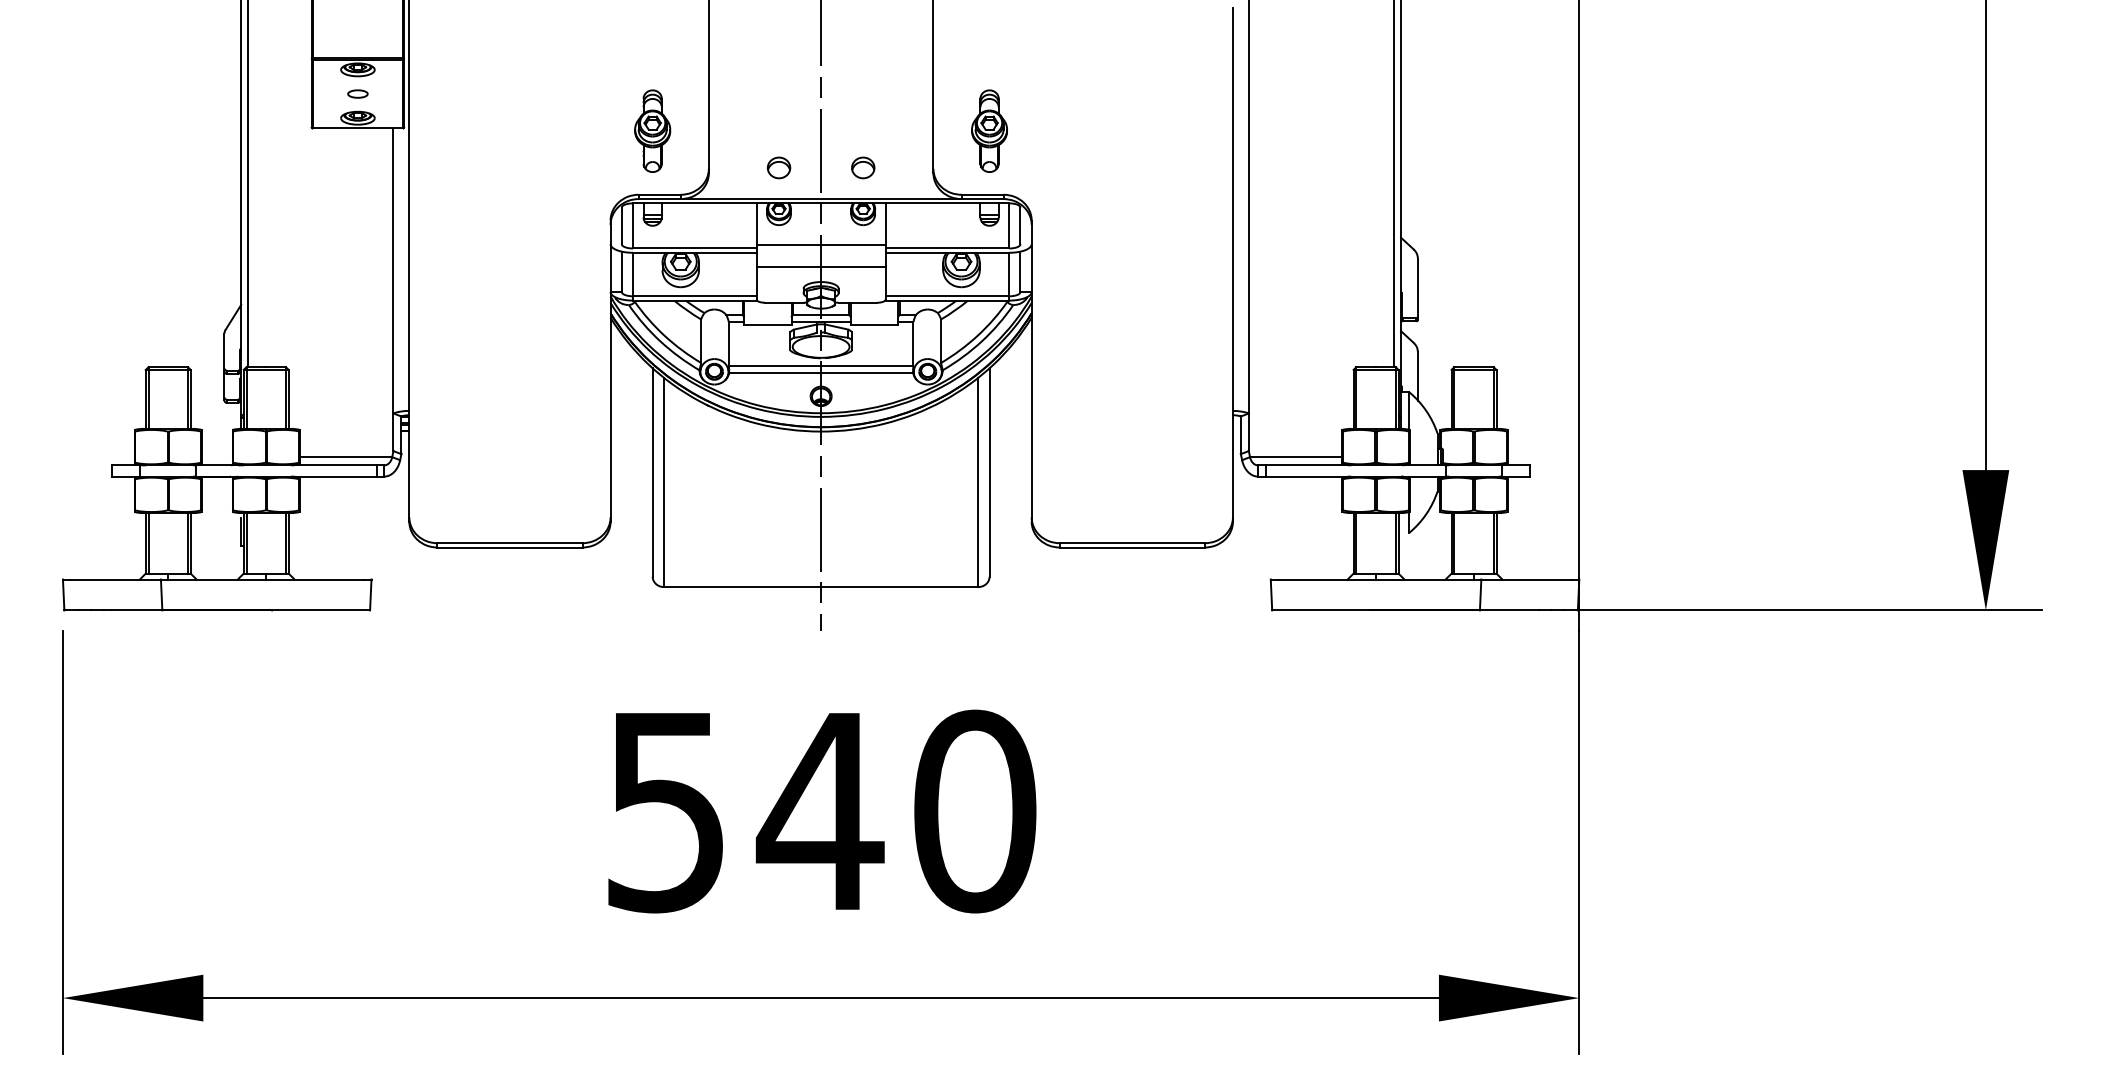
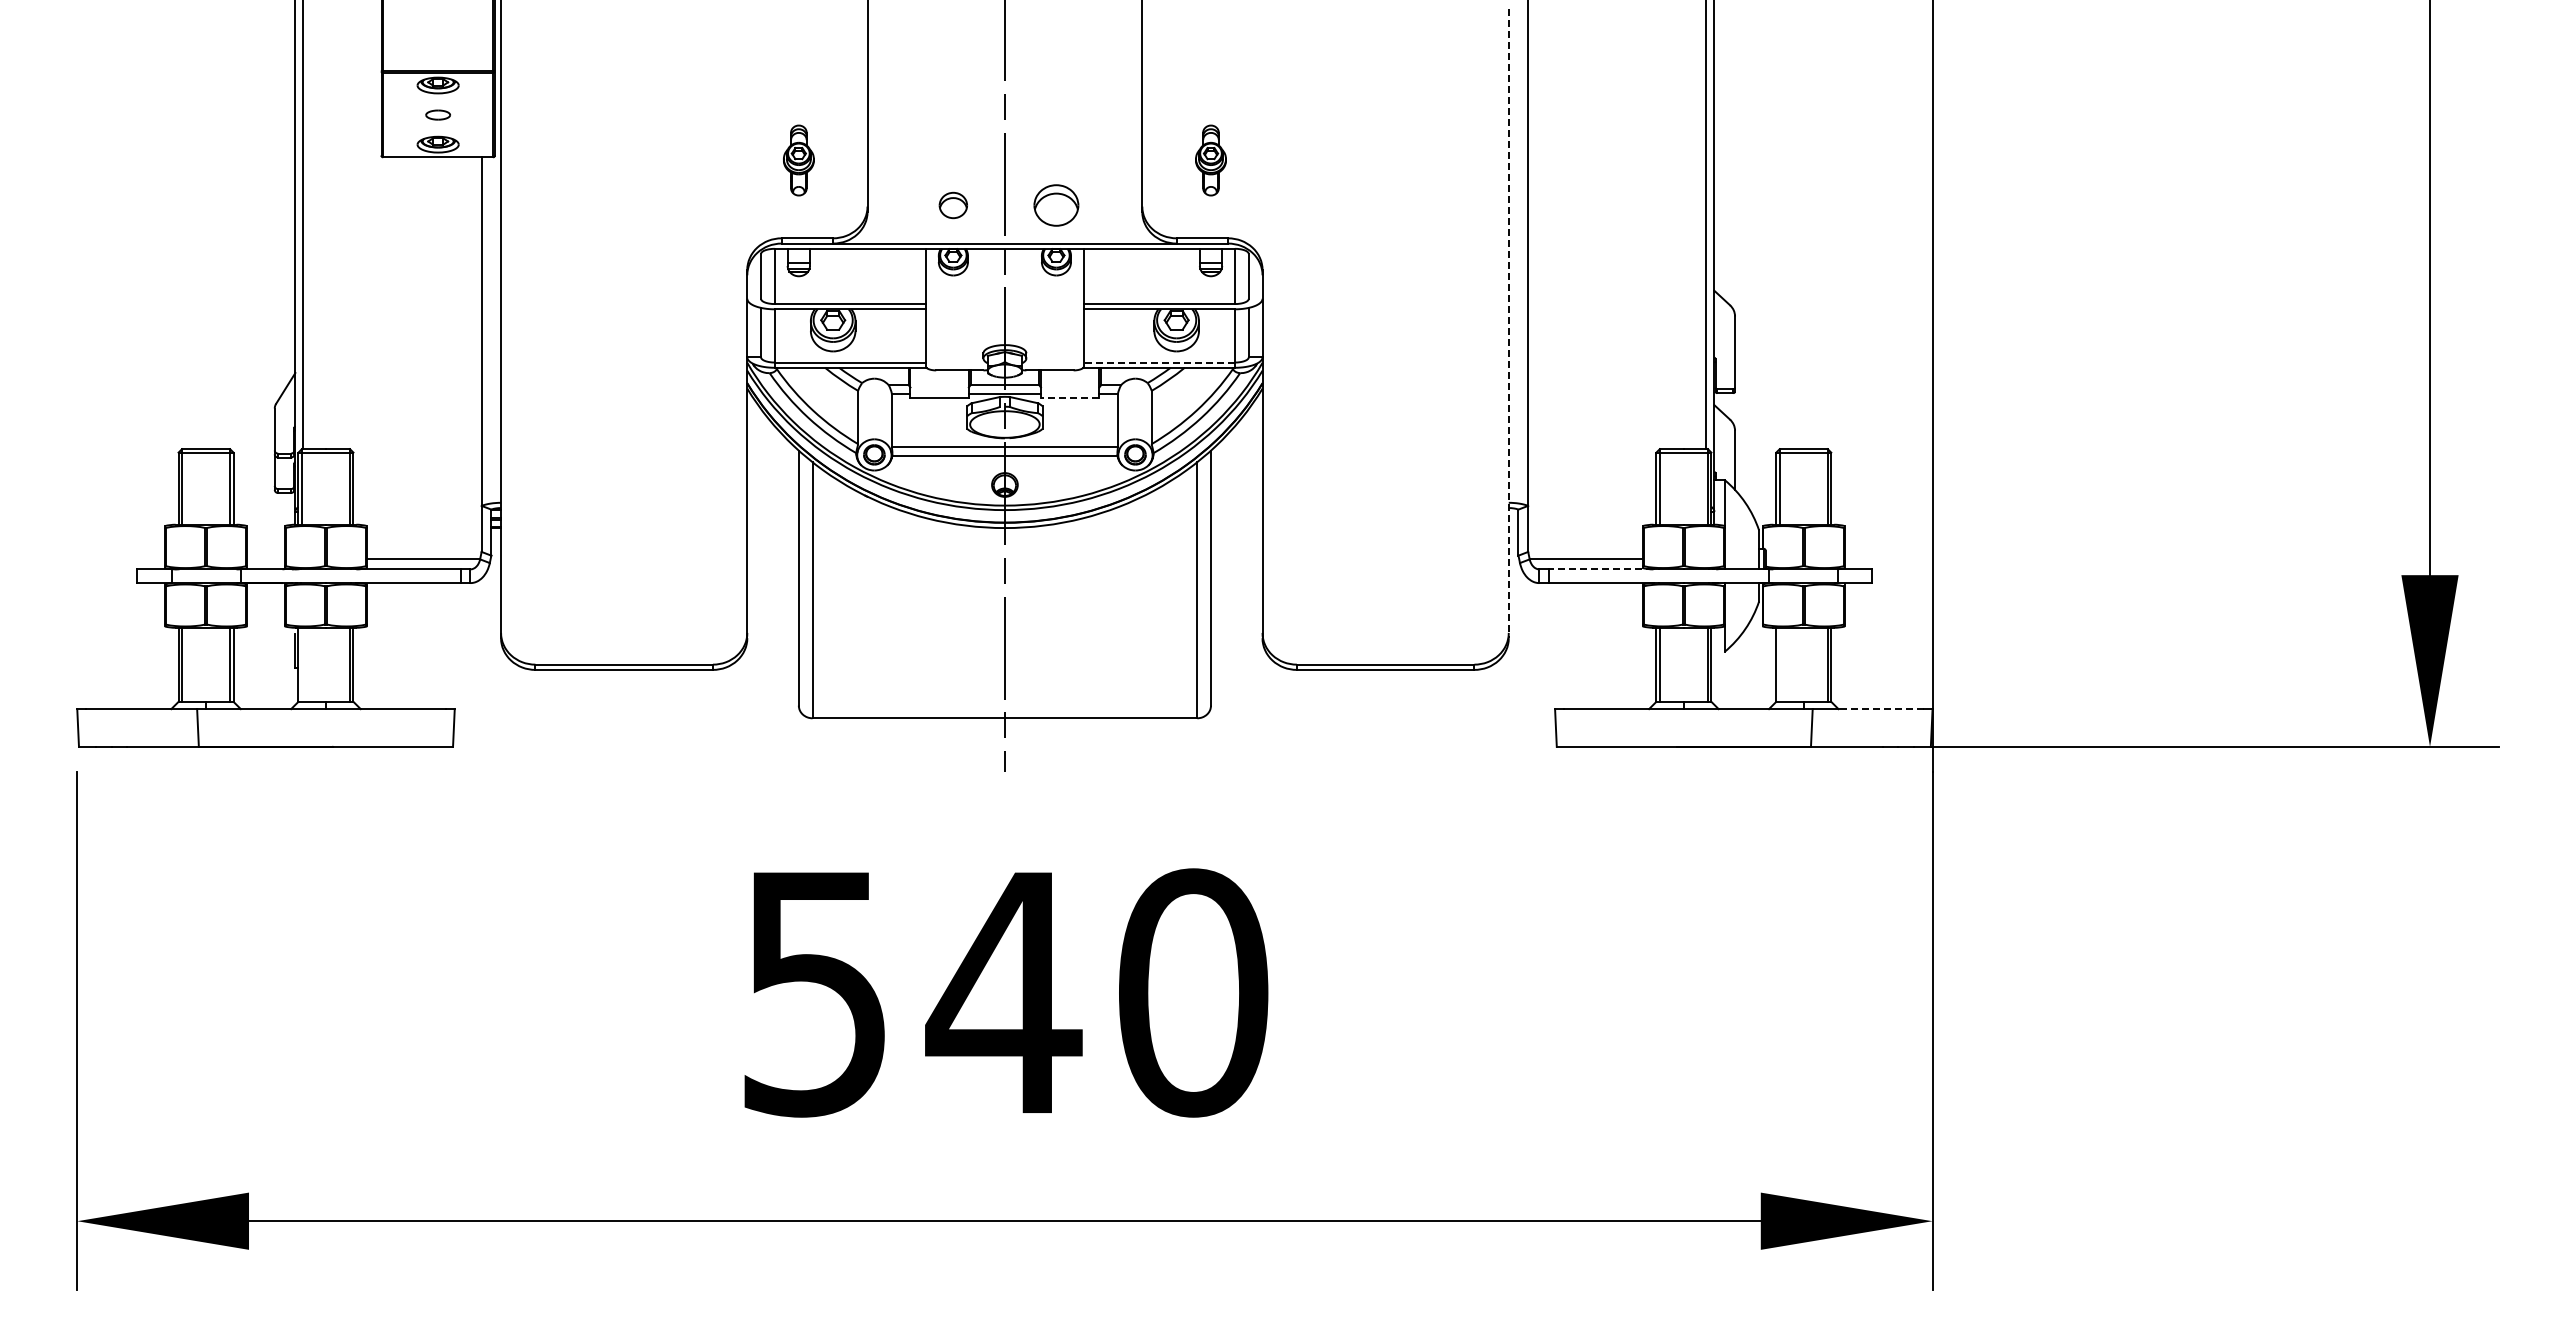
part: (652, 131) -> (798, 160), size x0.7
part: (989, 131) -> (1210, 160), size x0.7
part: (863, 167) -> (1056, 205), size x1.6
line: (820, 245) -> (1004, 300), removed
line: (1232, 265) -> (1508, 324), solid -> dashed
line: (820, 267) -> (1004, 327), removed
line: (947, 296) -> (1159, 362), solid -> dashed
line: (873, 324) -> (1069, 397), solid -> dashed
line: (1307, 465) -> (1600, 569), solid -> dashed
line: (246, 542) -> (301, 663), removed
line: (1454, 542) -> (1779, 663), removed
line: (1537, 579) -> (1881, 709), solid -> dashed

